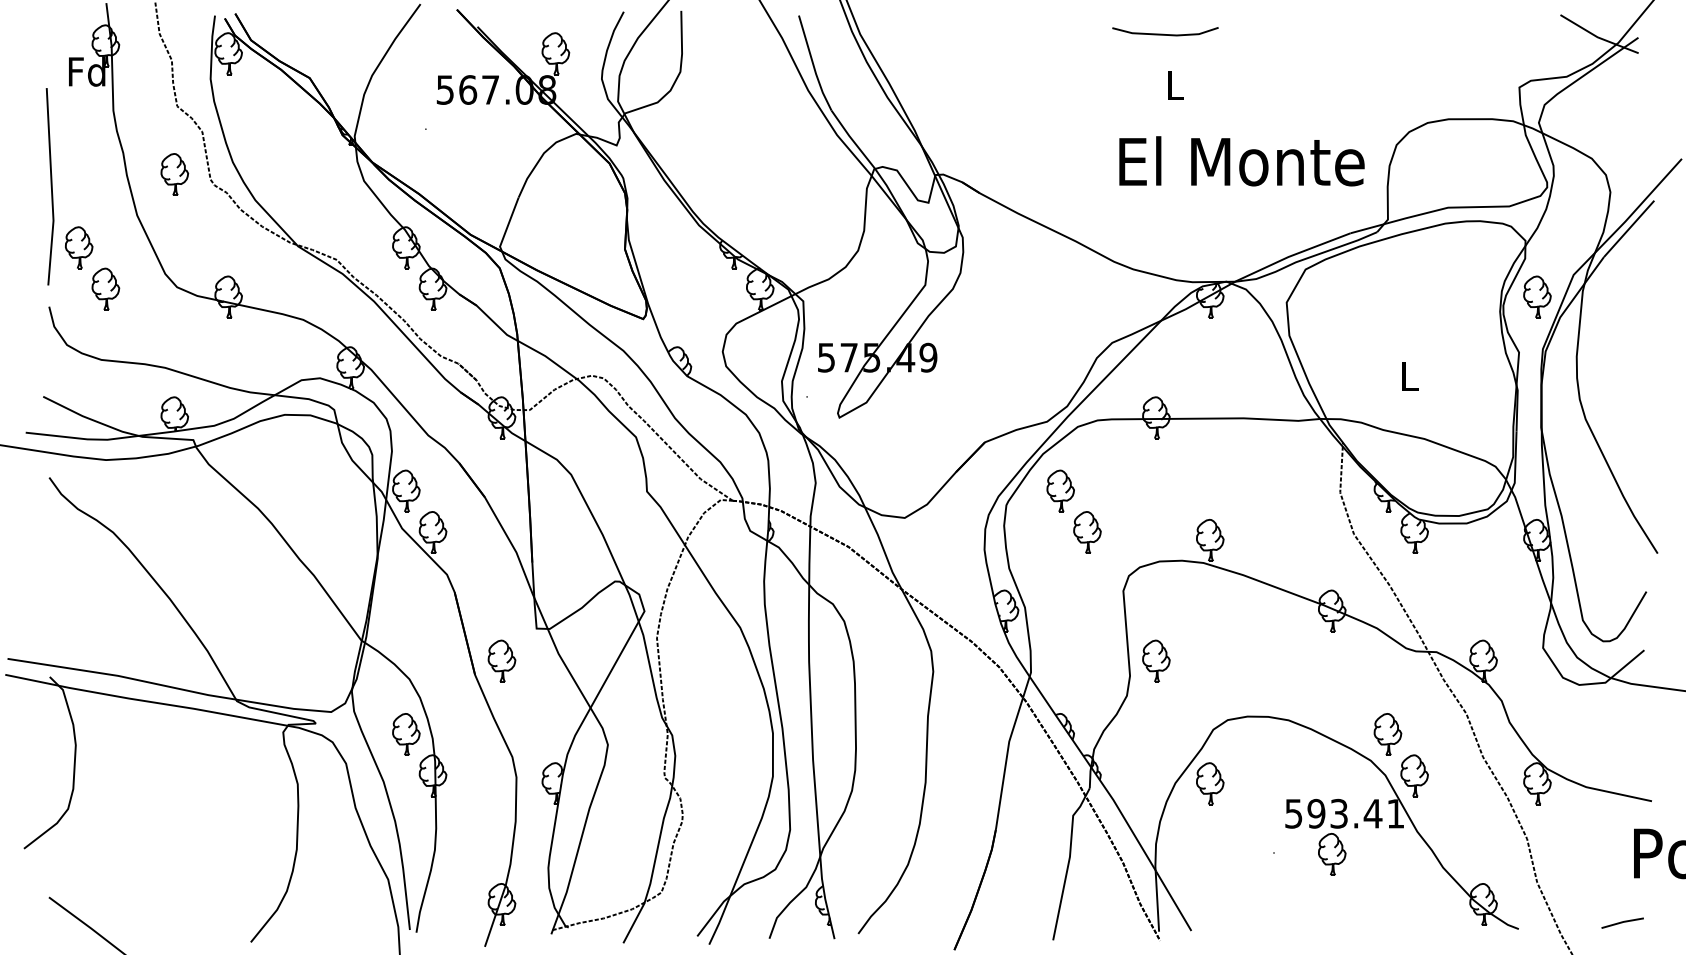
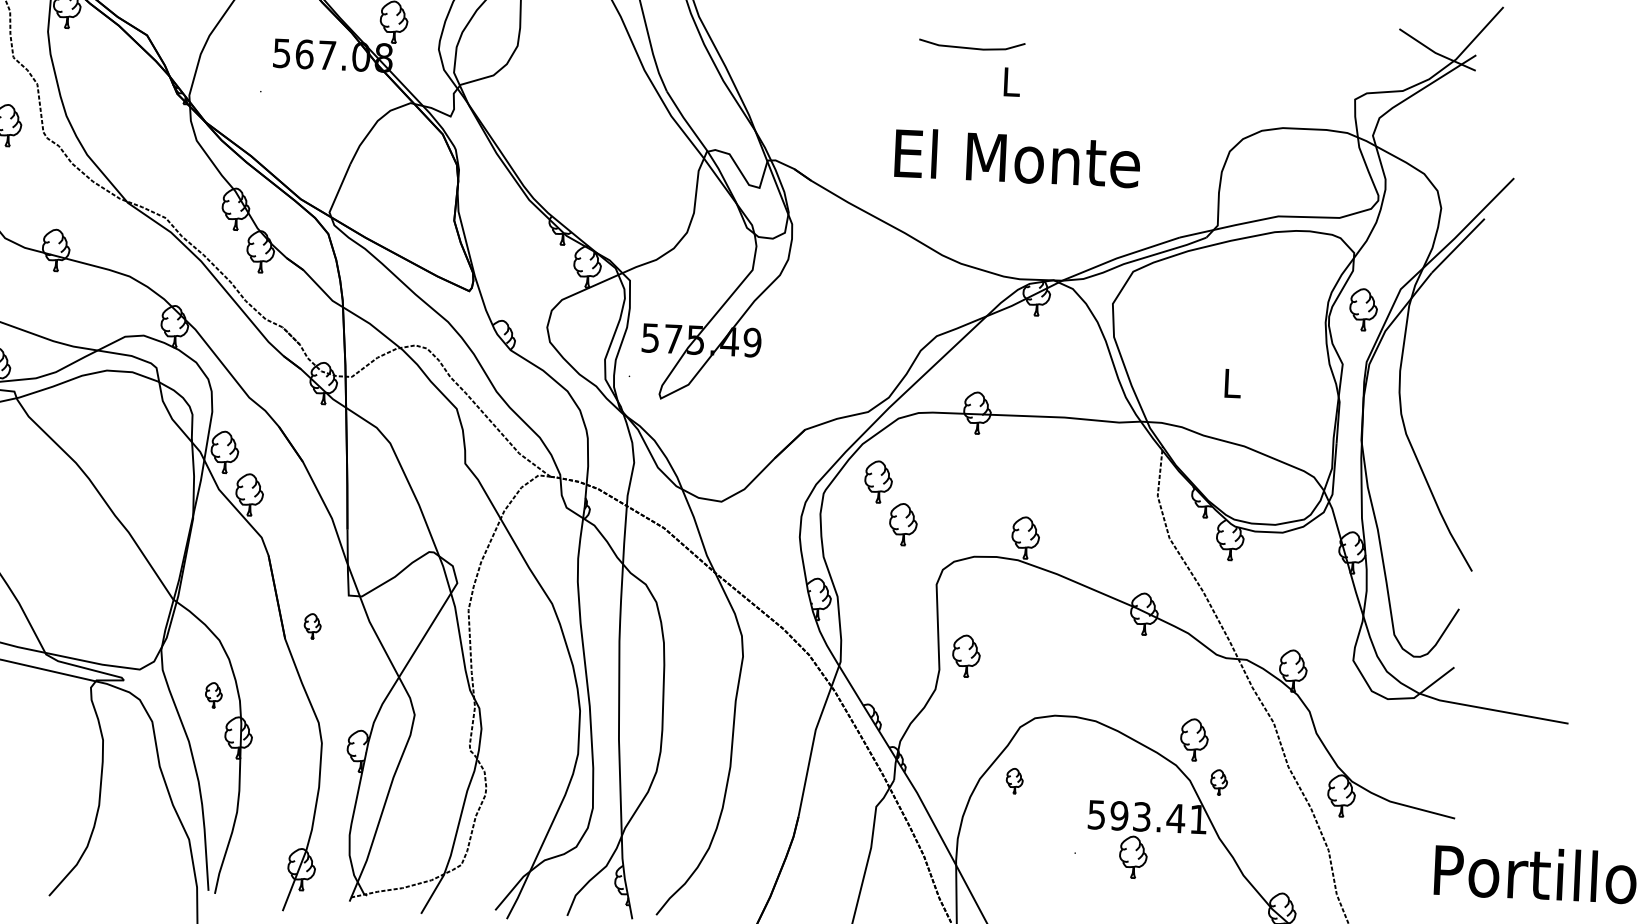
line: (1163, 33) -> (970, 47), moved
text: (1241, 161) -> (1017, 158), moved
part: (501, 660) -> (312, 625), size x0.6
part: (406, 734) -> (213, 695), size x0.6
part: (1414, 775) -> (1219, 782), size x0.6
part: (1210, 783) -> (1014, 780), size x0.6

